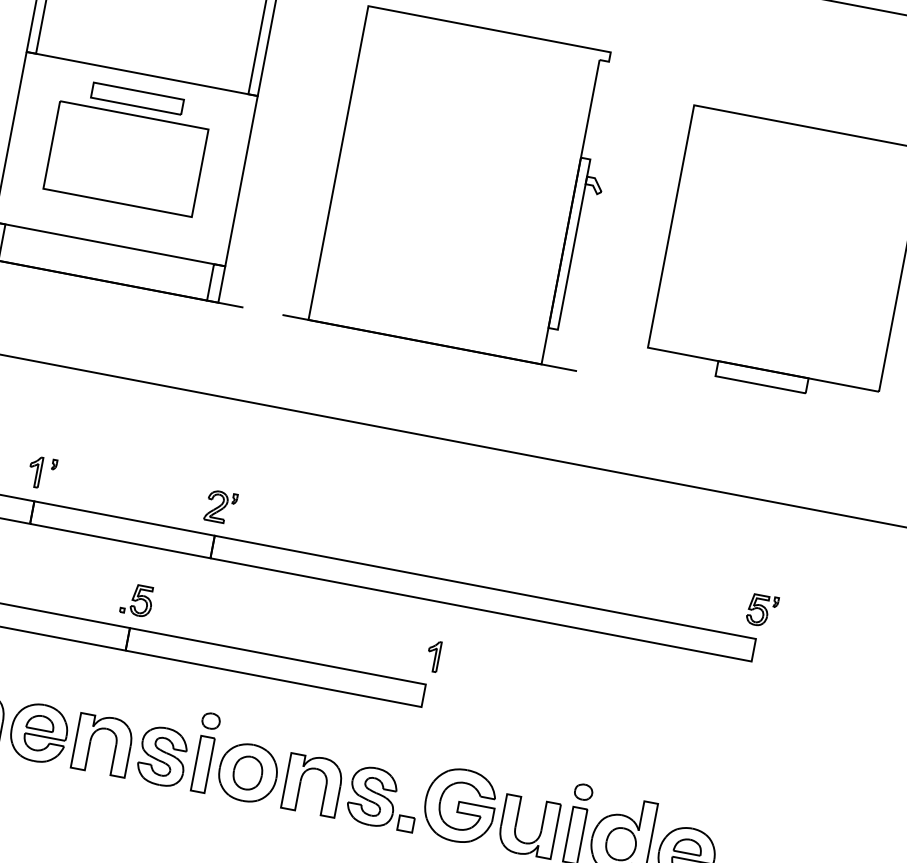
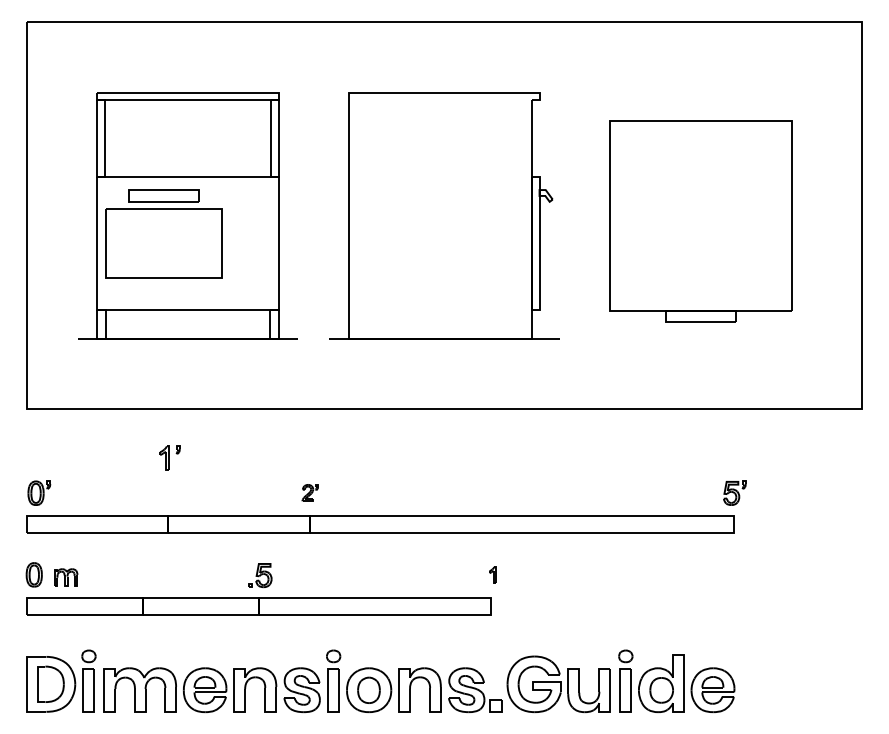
part: (127, 146) -> (163, 233), moved
part: (41, 472) -> (169, 457), moved
part: (221, 506) -> (310, 492), size x0.7
part: (433, 656) -> (492, 575), size x0.7

